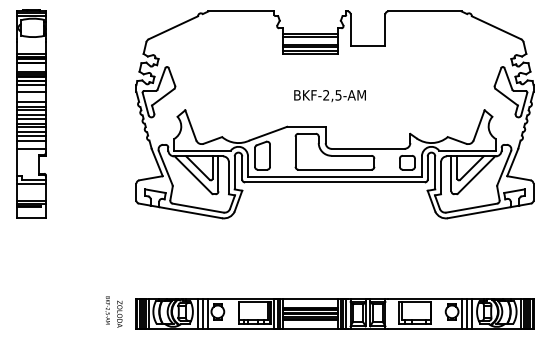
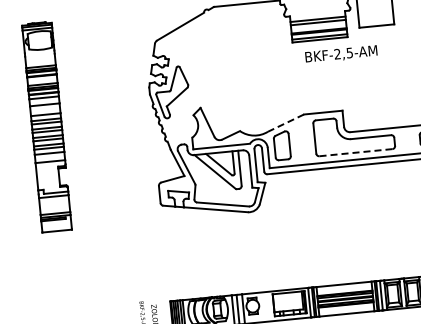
text: (329, 96) -> (340, 55), moved
line: (268, 133) -> (285, 122), solid -> dashed
line: (334, 169) -> (355, 152), solid -> dashed

